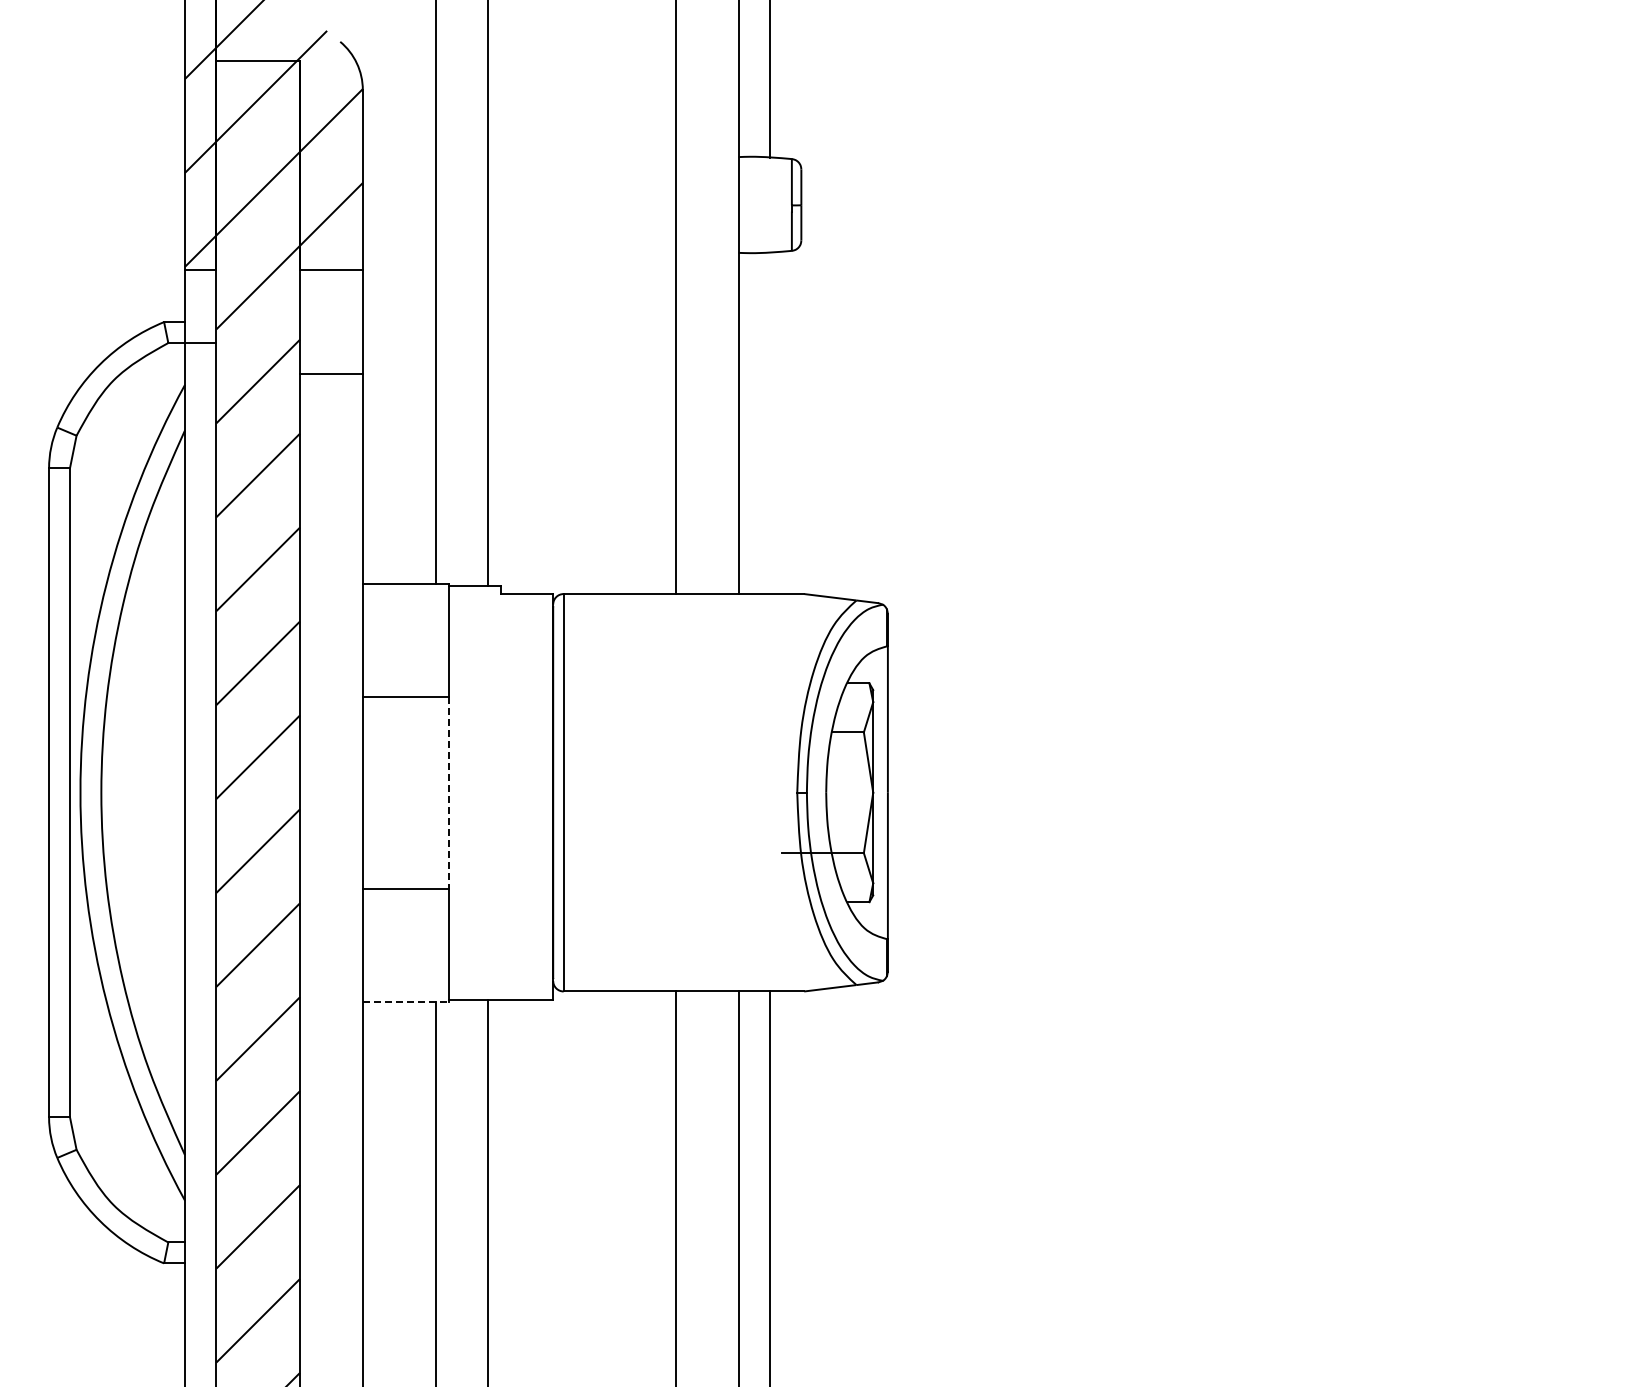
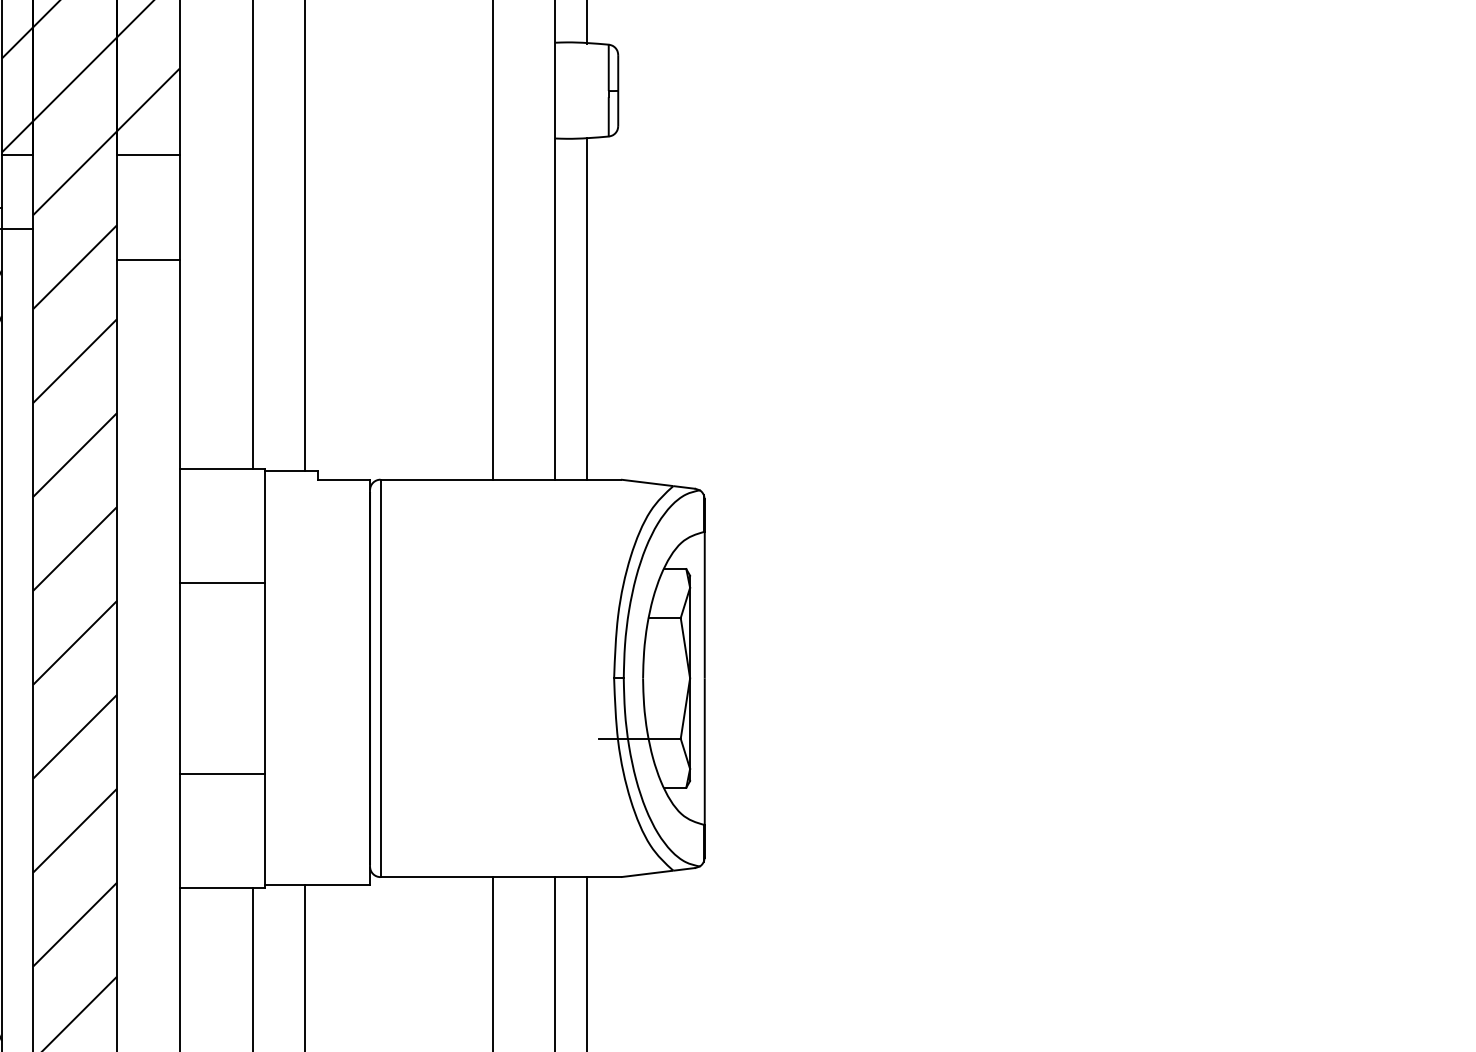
line: (769, 423) -> (586, 309), added
line: (448, 792) -> (265, 678), dashed -> solid
line: (405, 1001) -> (222, 887), dashed -> solid

